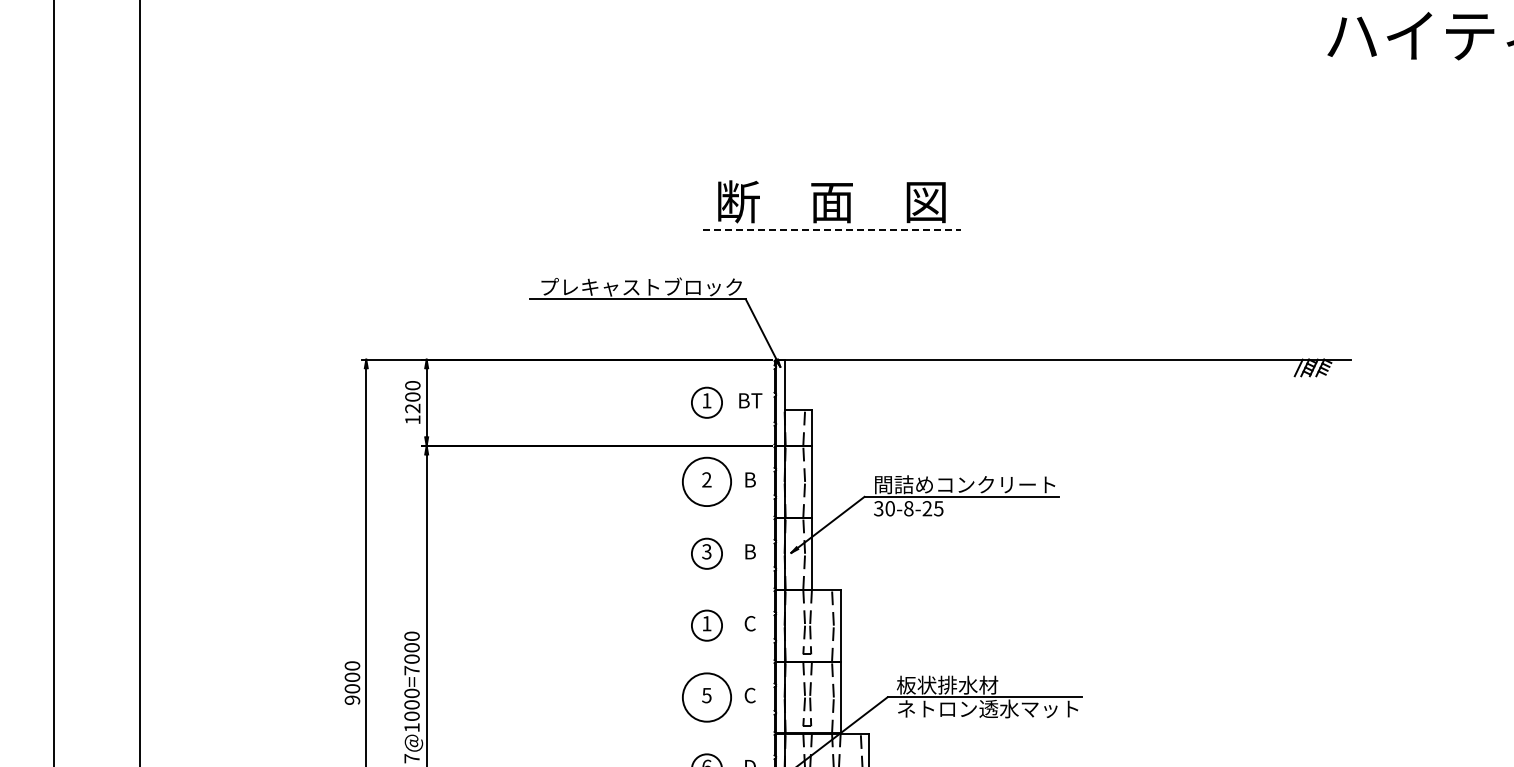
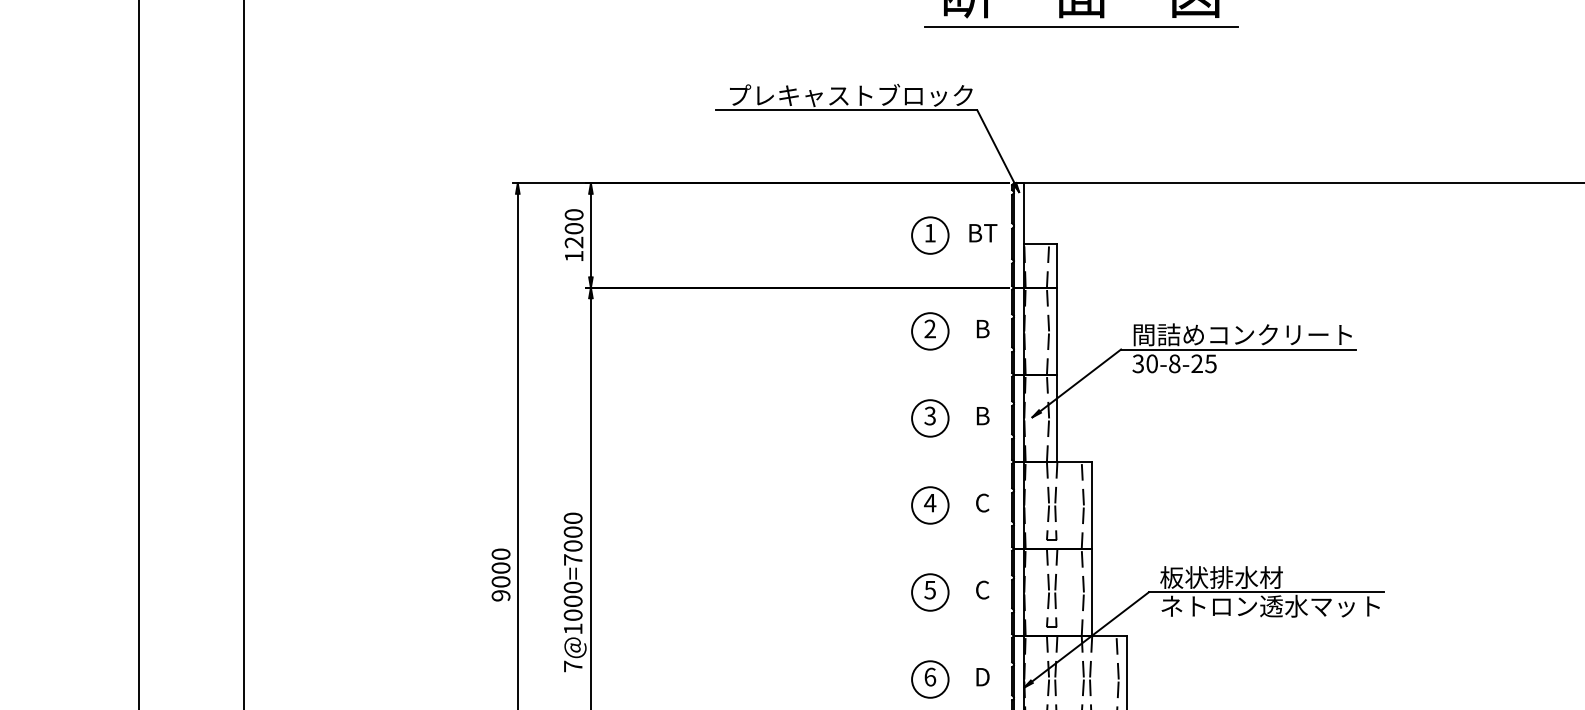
line: (832, 230) -> (1082, 26), dashed -> solid
circle: (706, 481) -> (929, 330), size x0.62
text: (706, 623) -> (929, 502), 1 -> 4
circle: (706, 697) -> (929, 592), size x0.62

